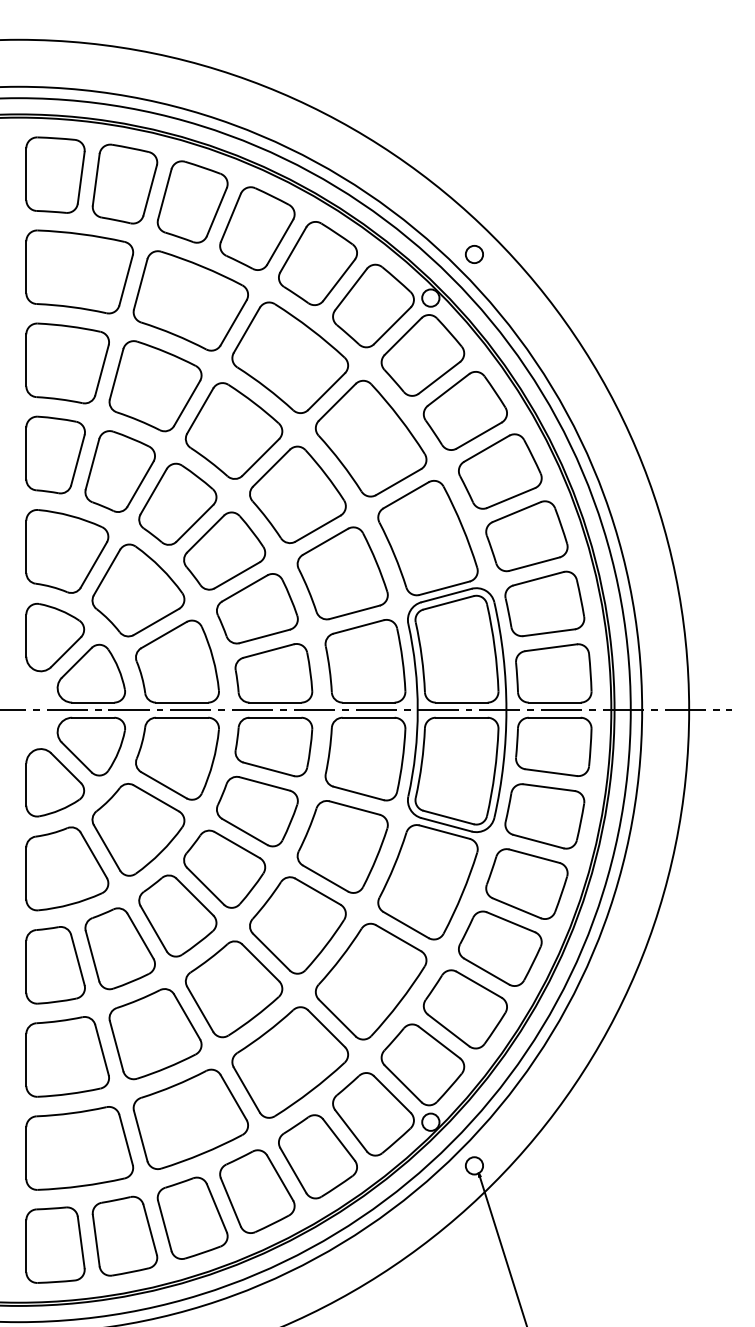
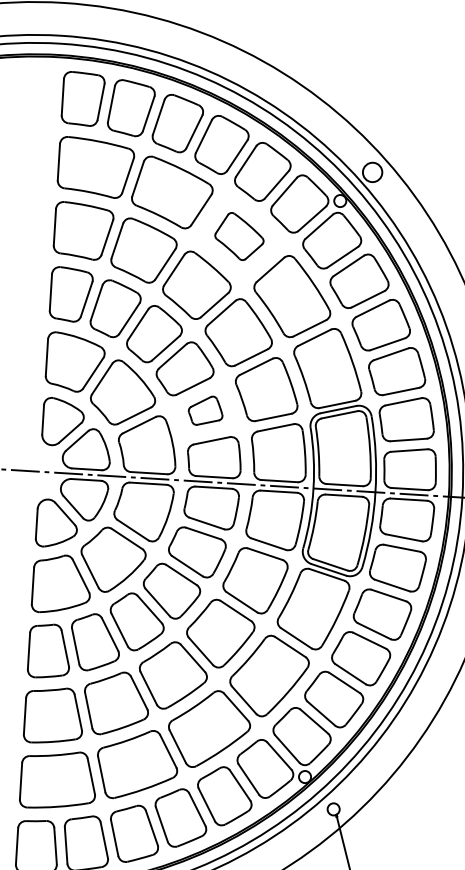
circle: (474, 254) -> (372, 172), size x1.6
part: (290, 357) -> (239, 236), size x0.6
part: (257, 608) -> (205, 410), size x0.6

